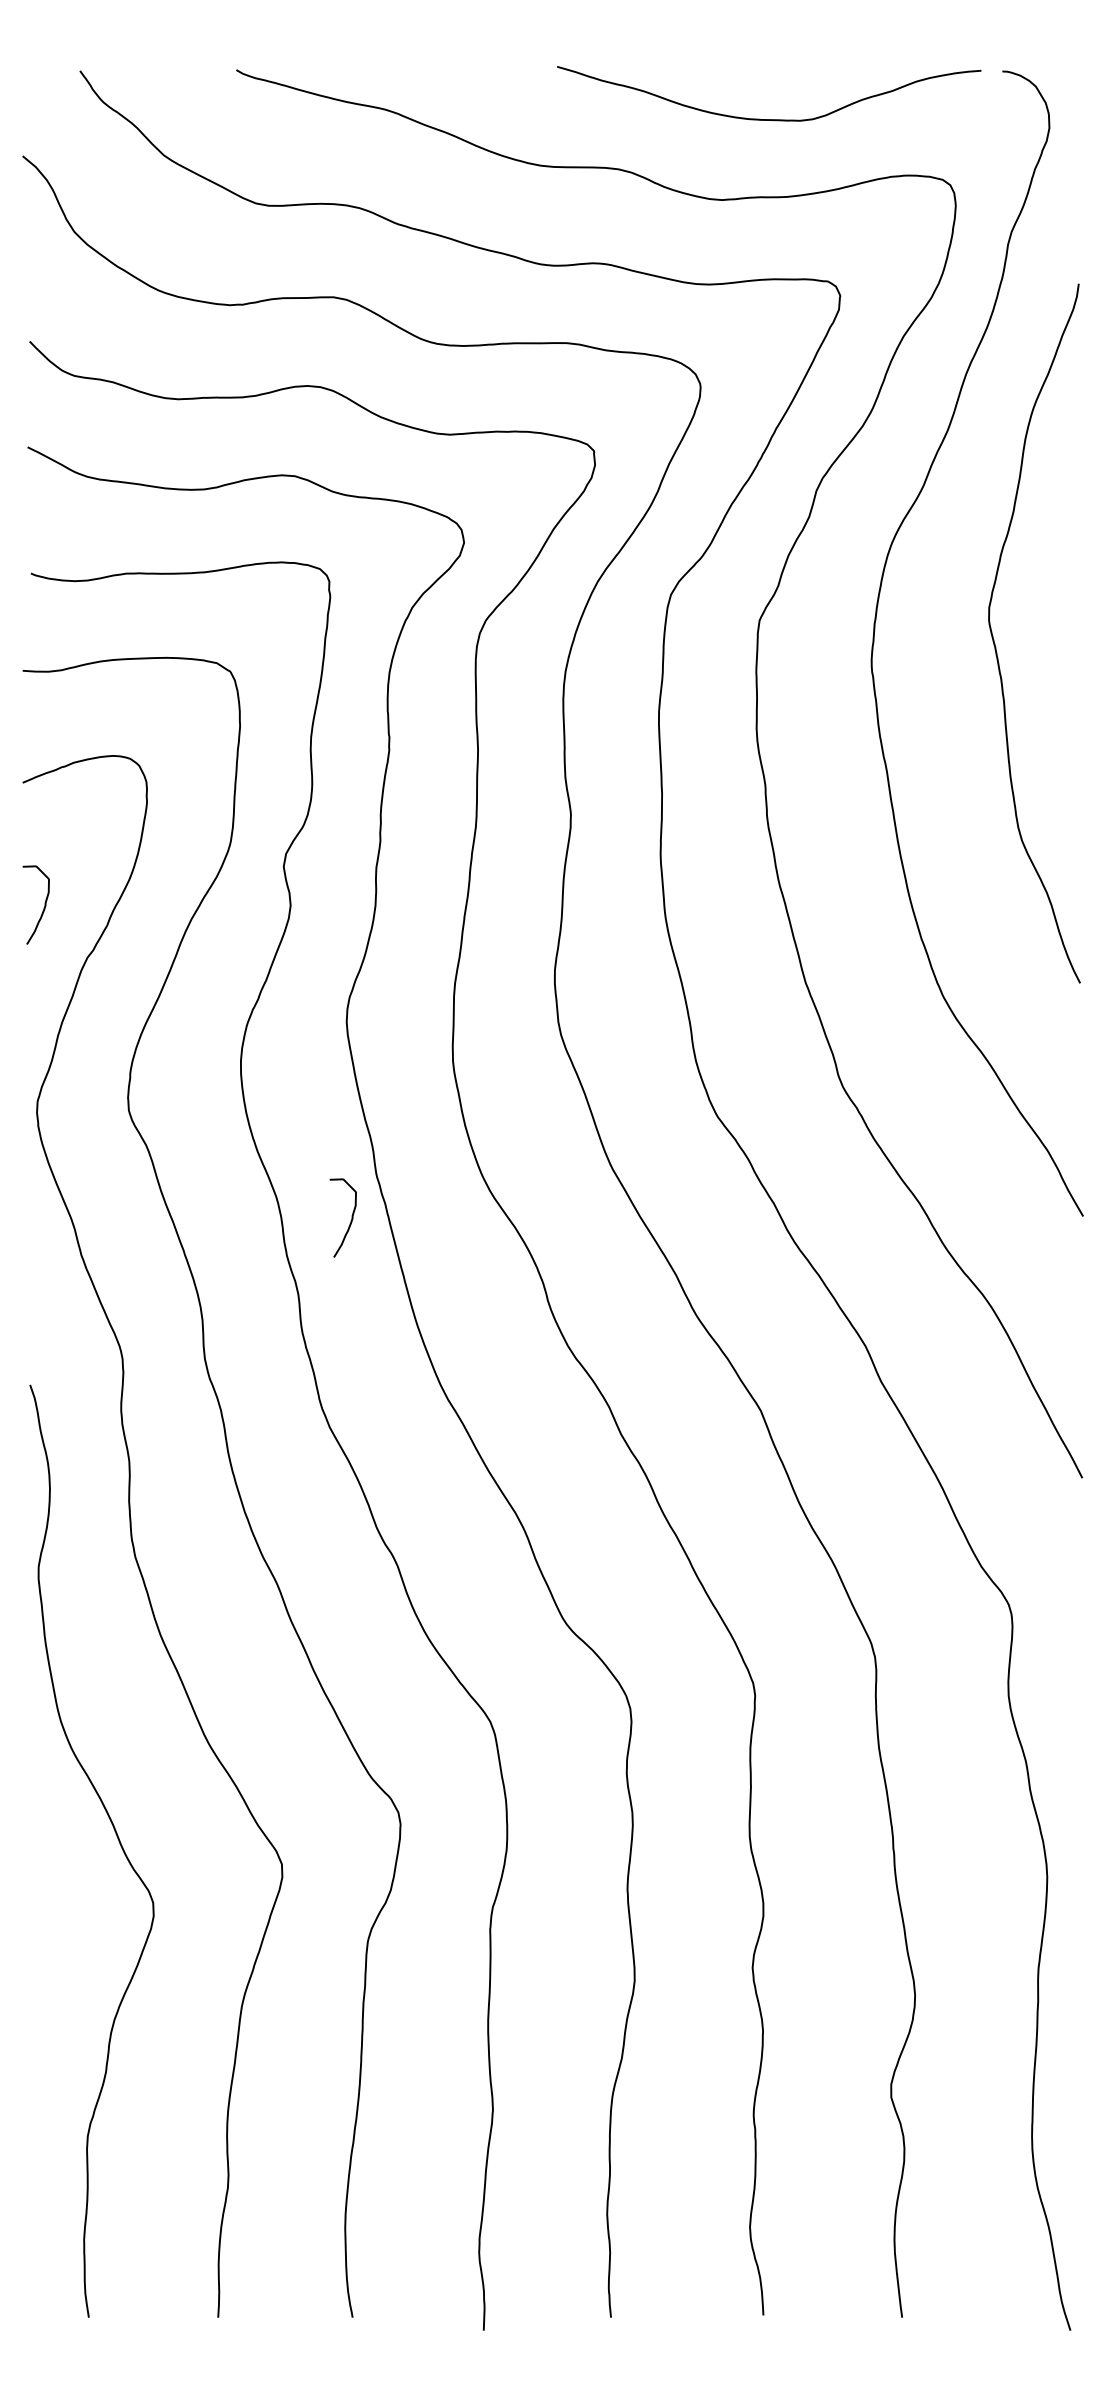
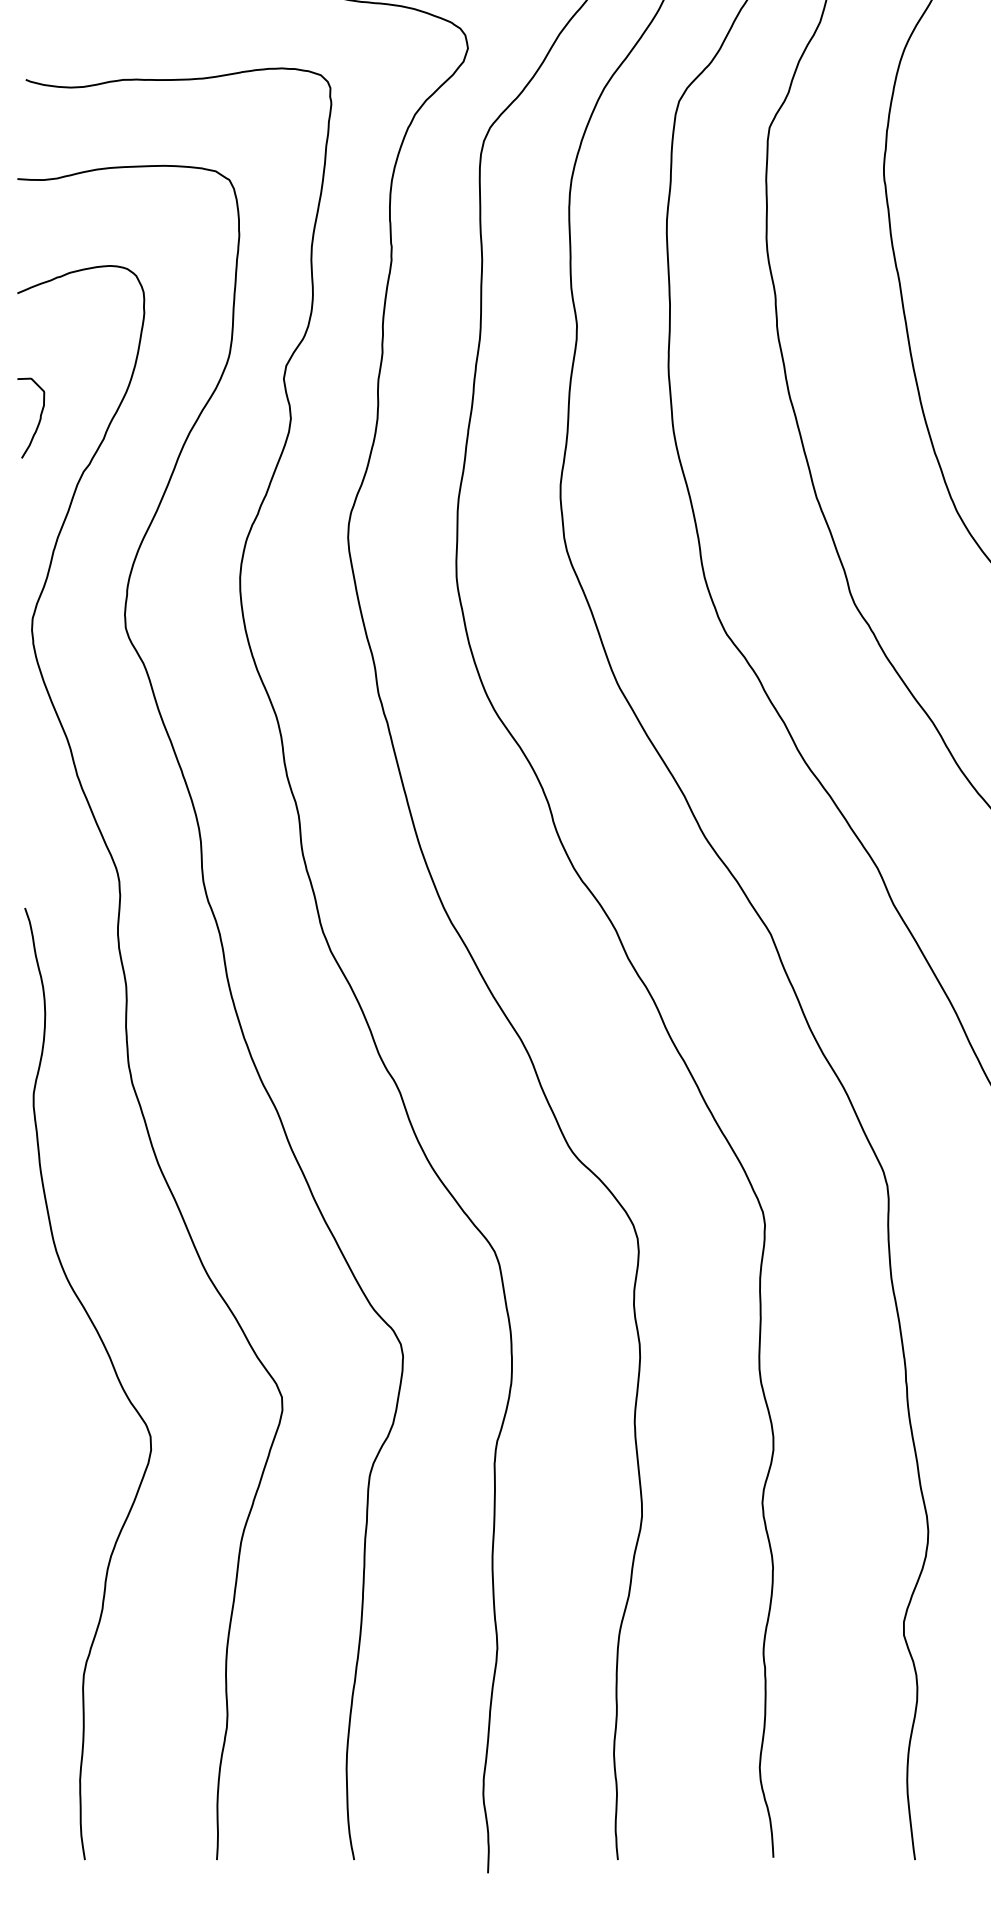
curve: (350, 1221) -> (351, 741), removed

